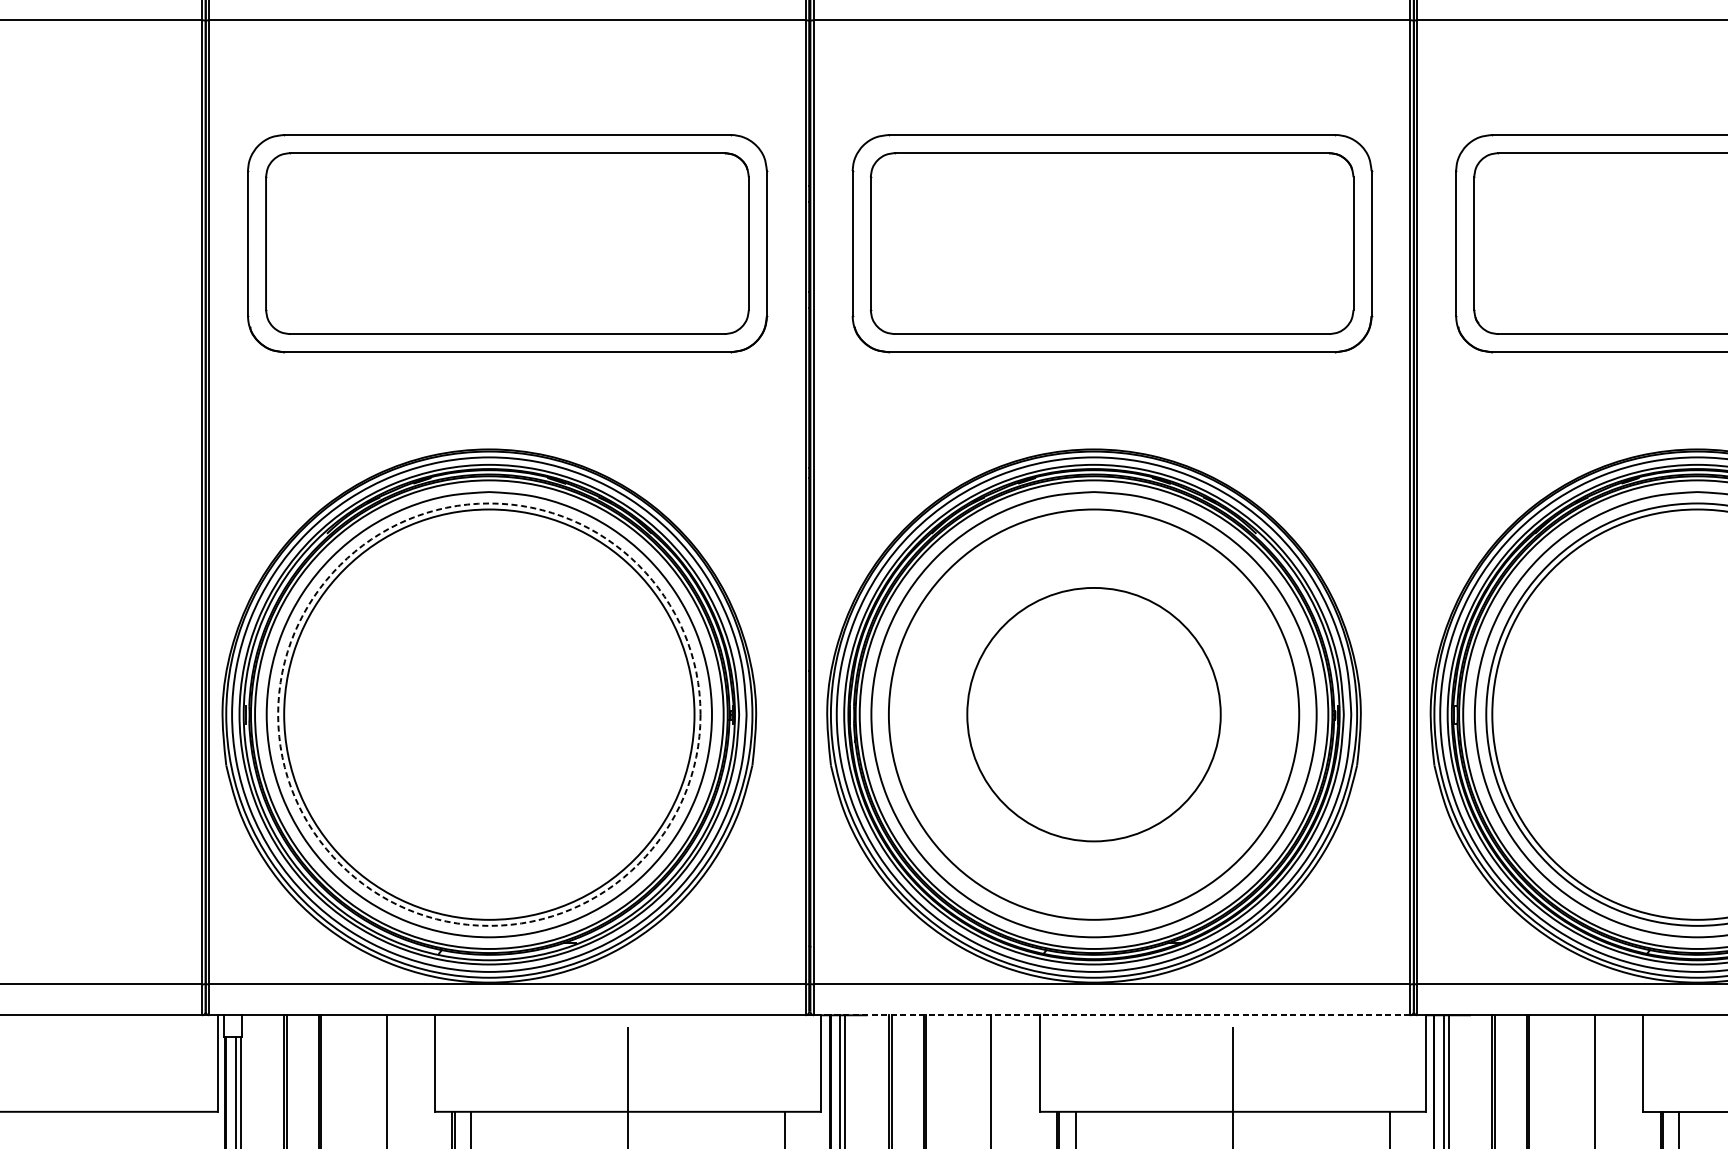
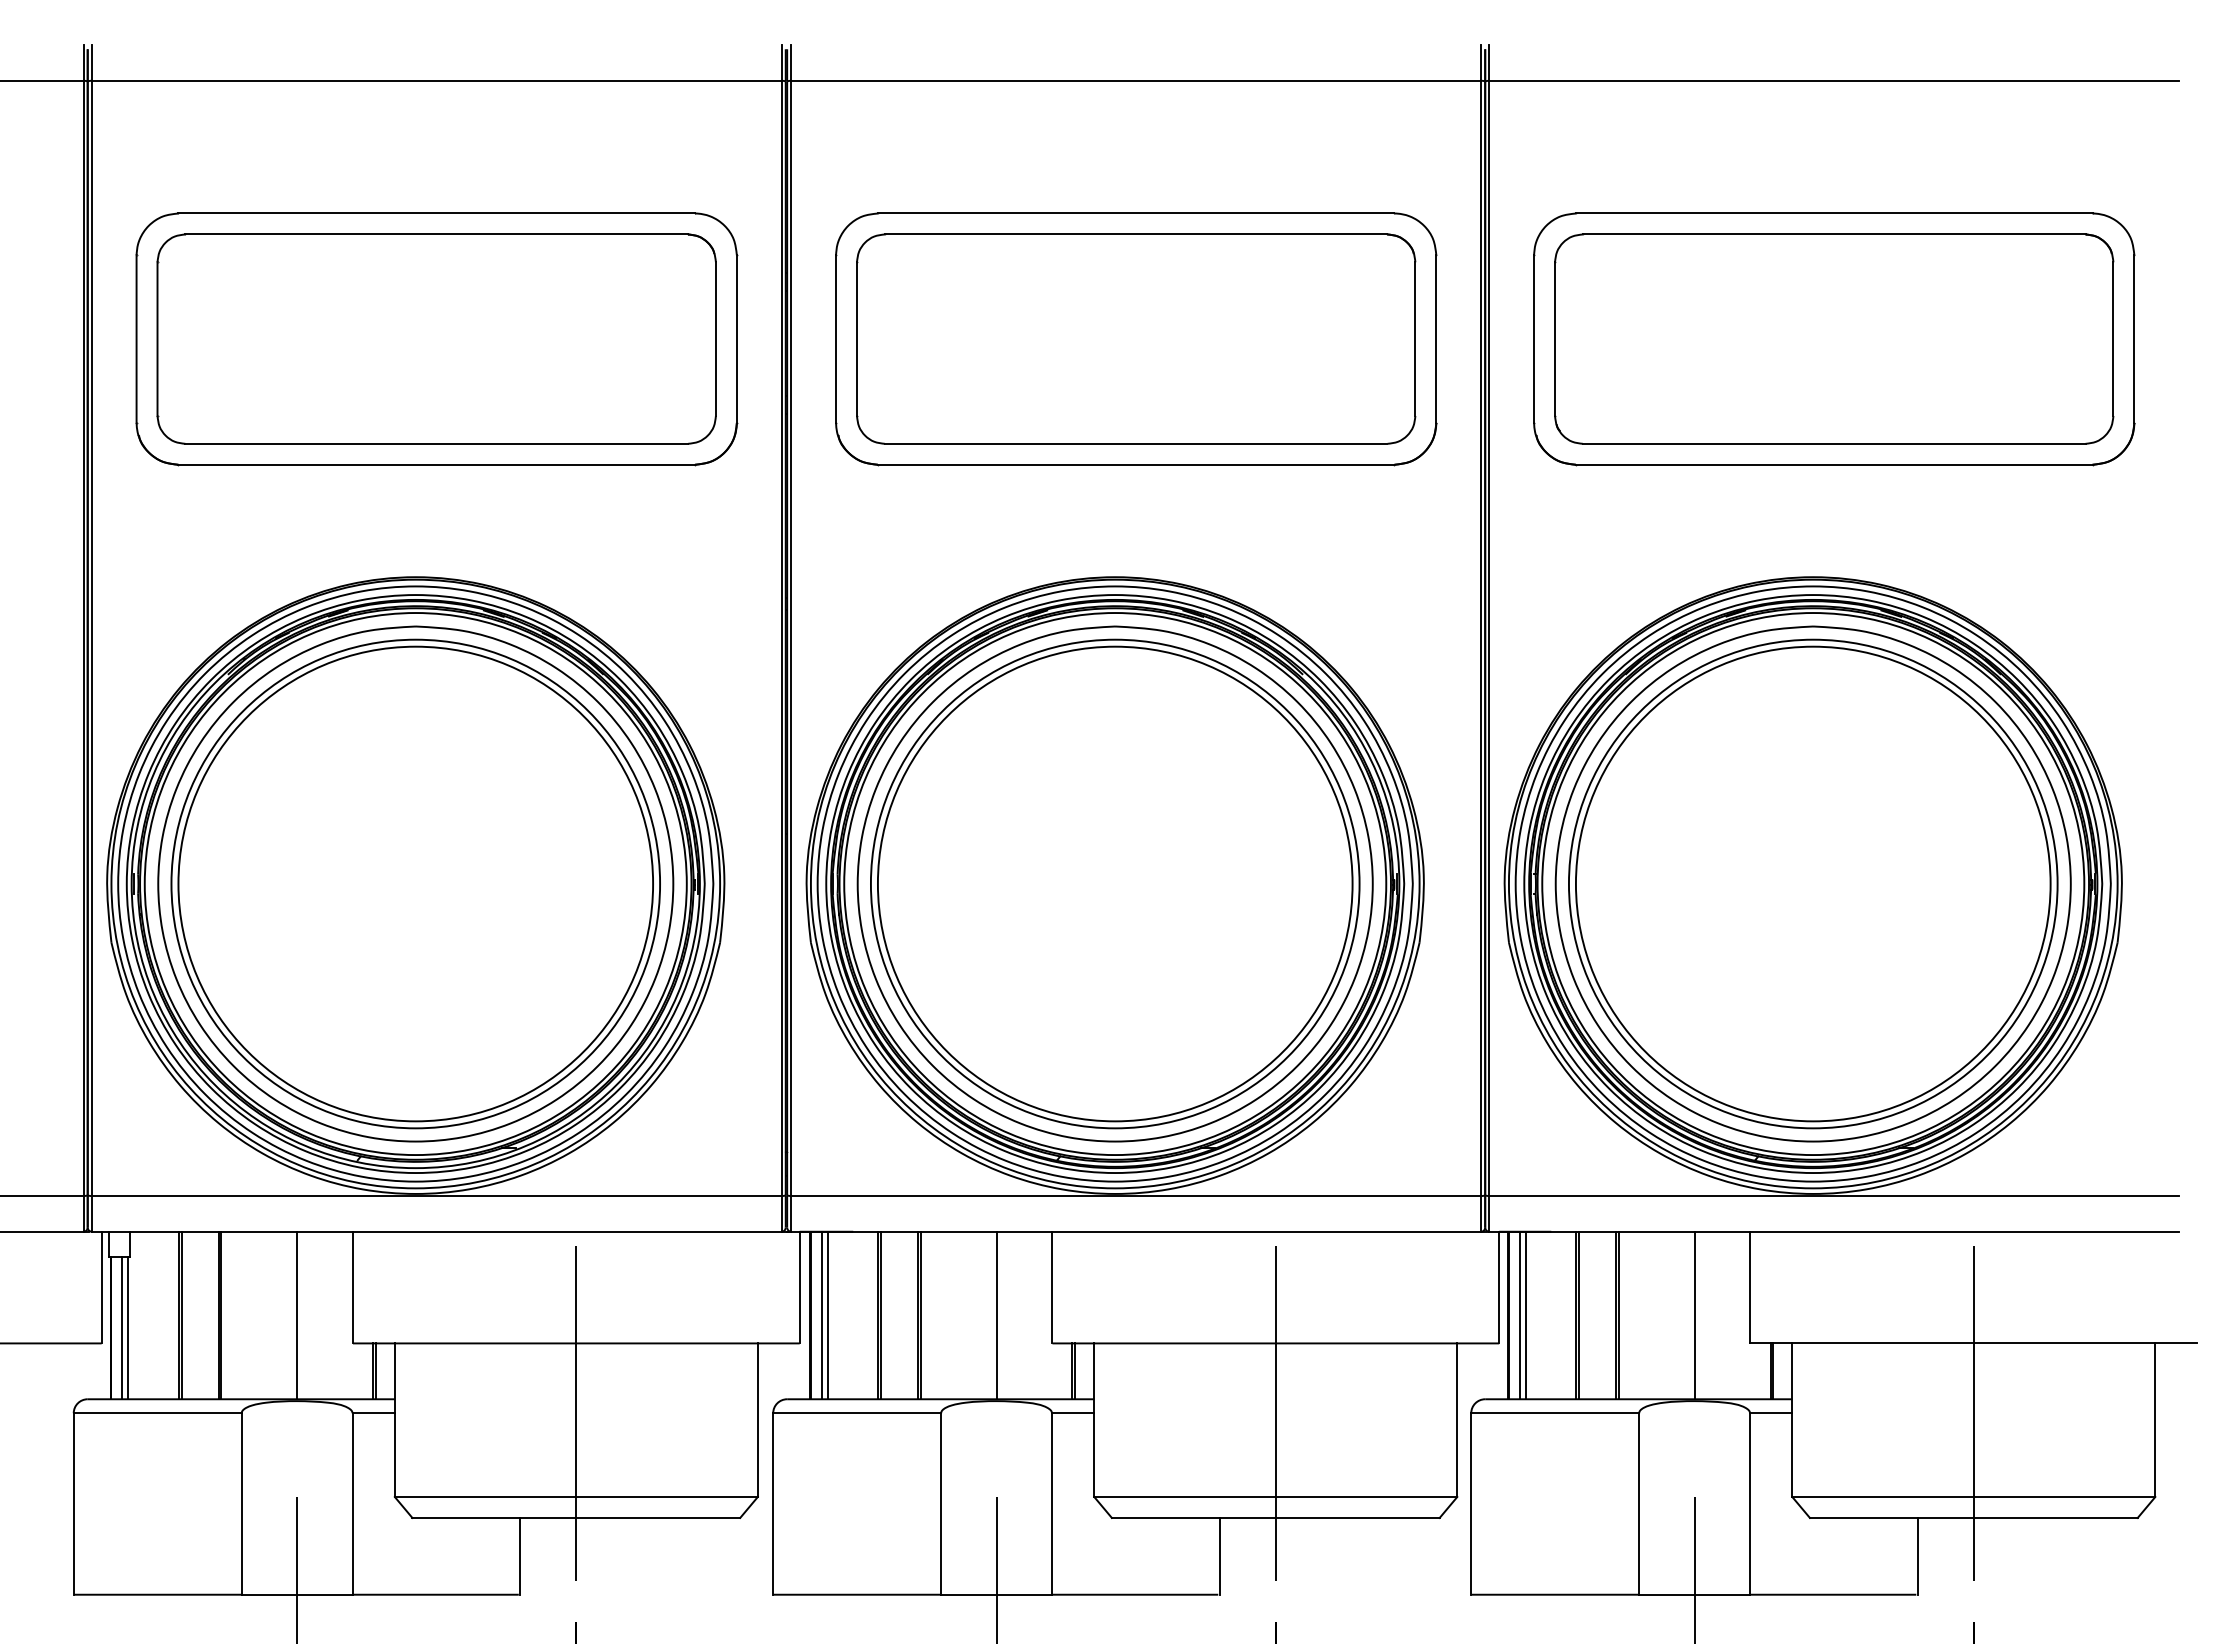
circle: (489, 714) -> (415, 883), dashed -> solid
circle: (1093, 714) -> (1114, 883), size x1.67
line: (1112, 1015) -> (1136, 1231), dashed -> solid

